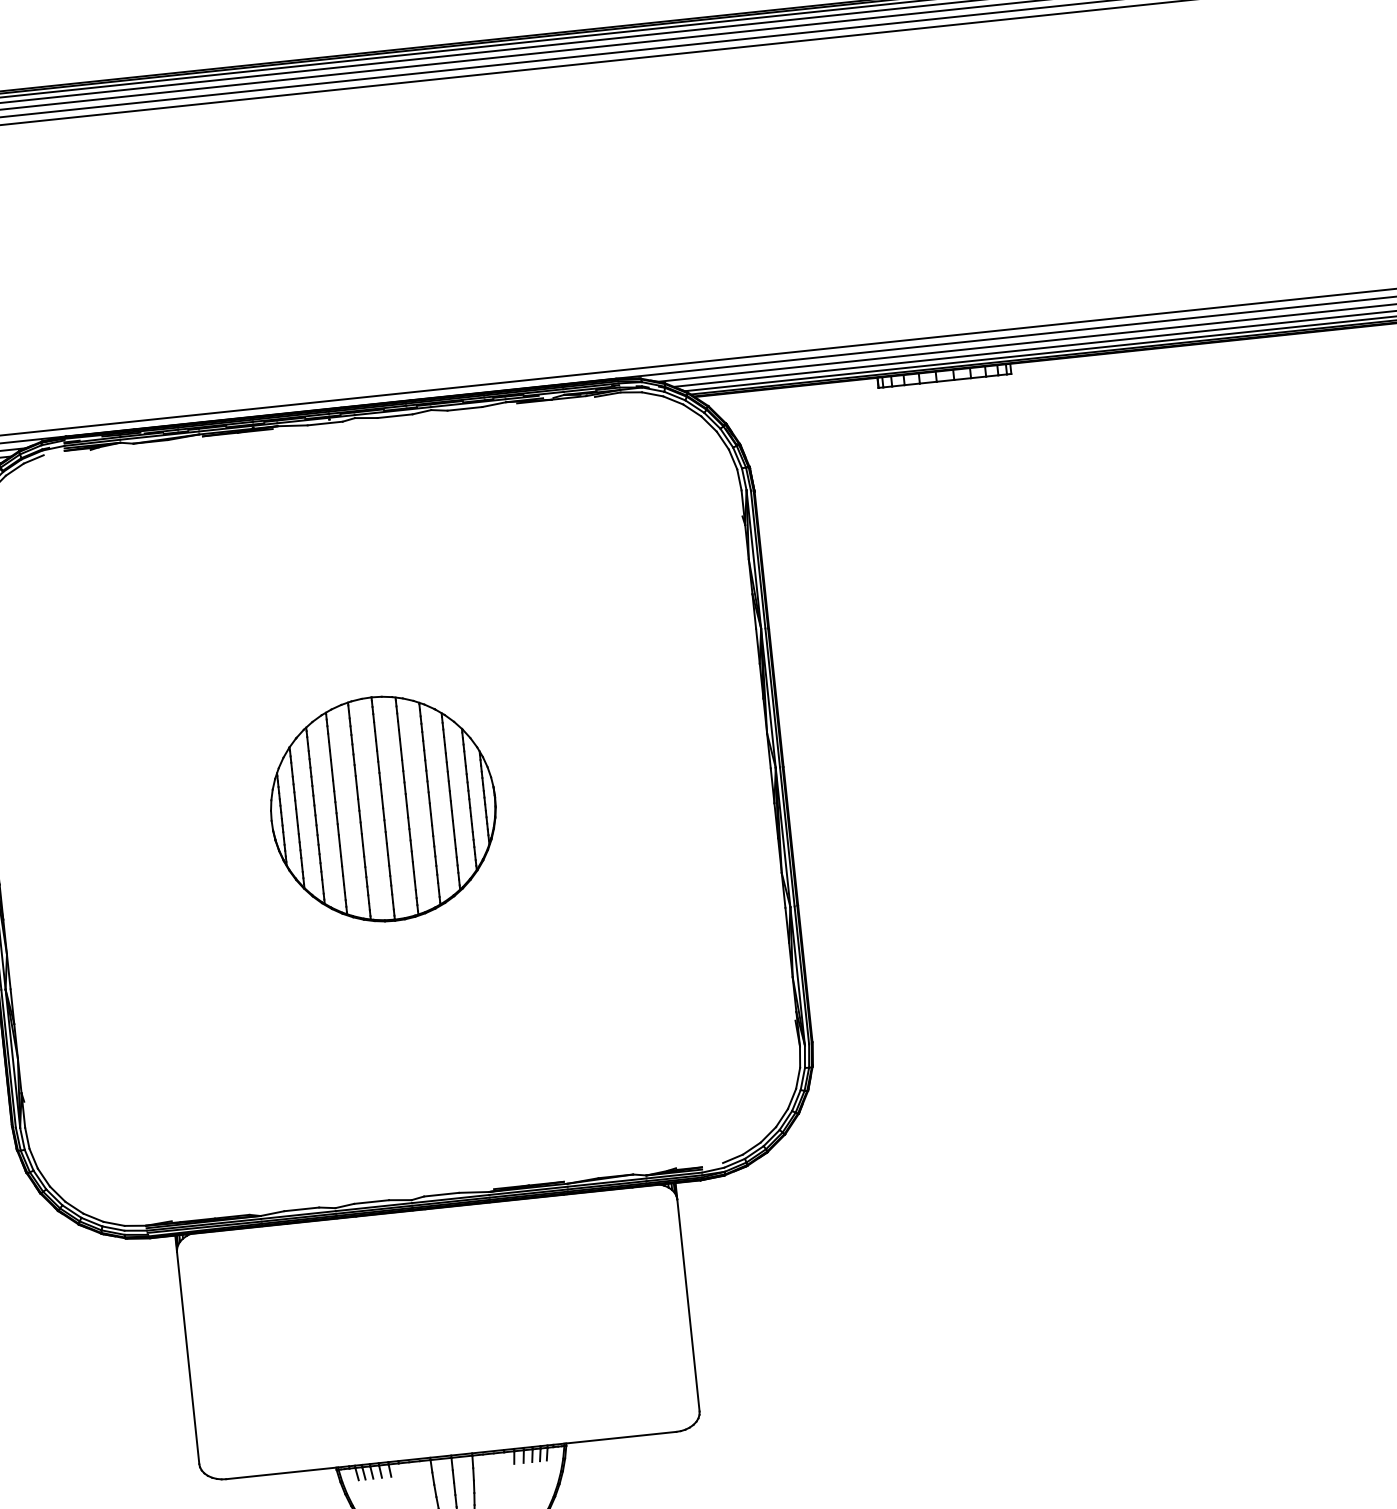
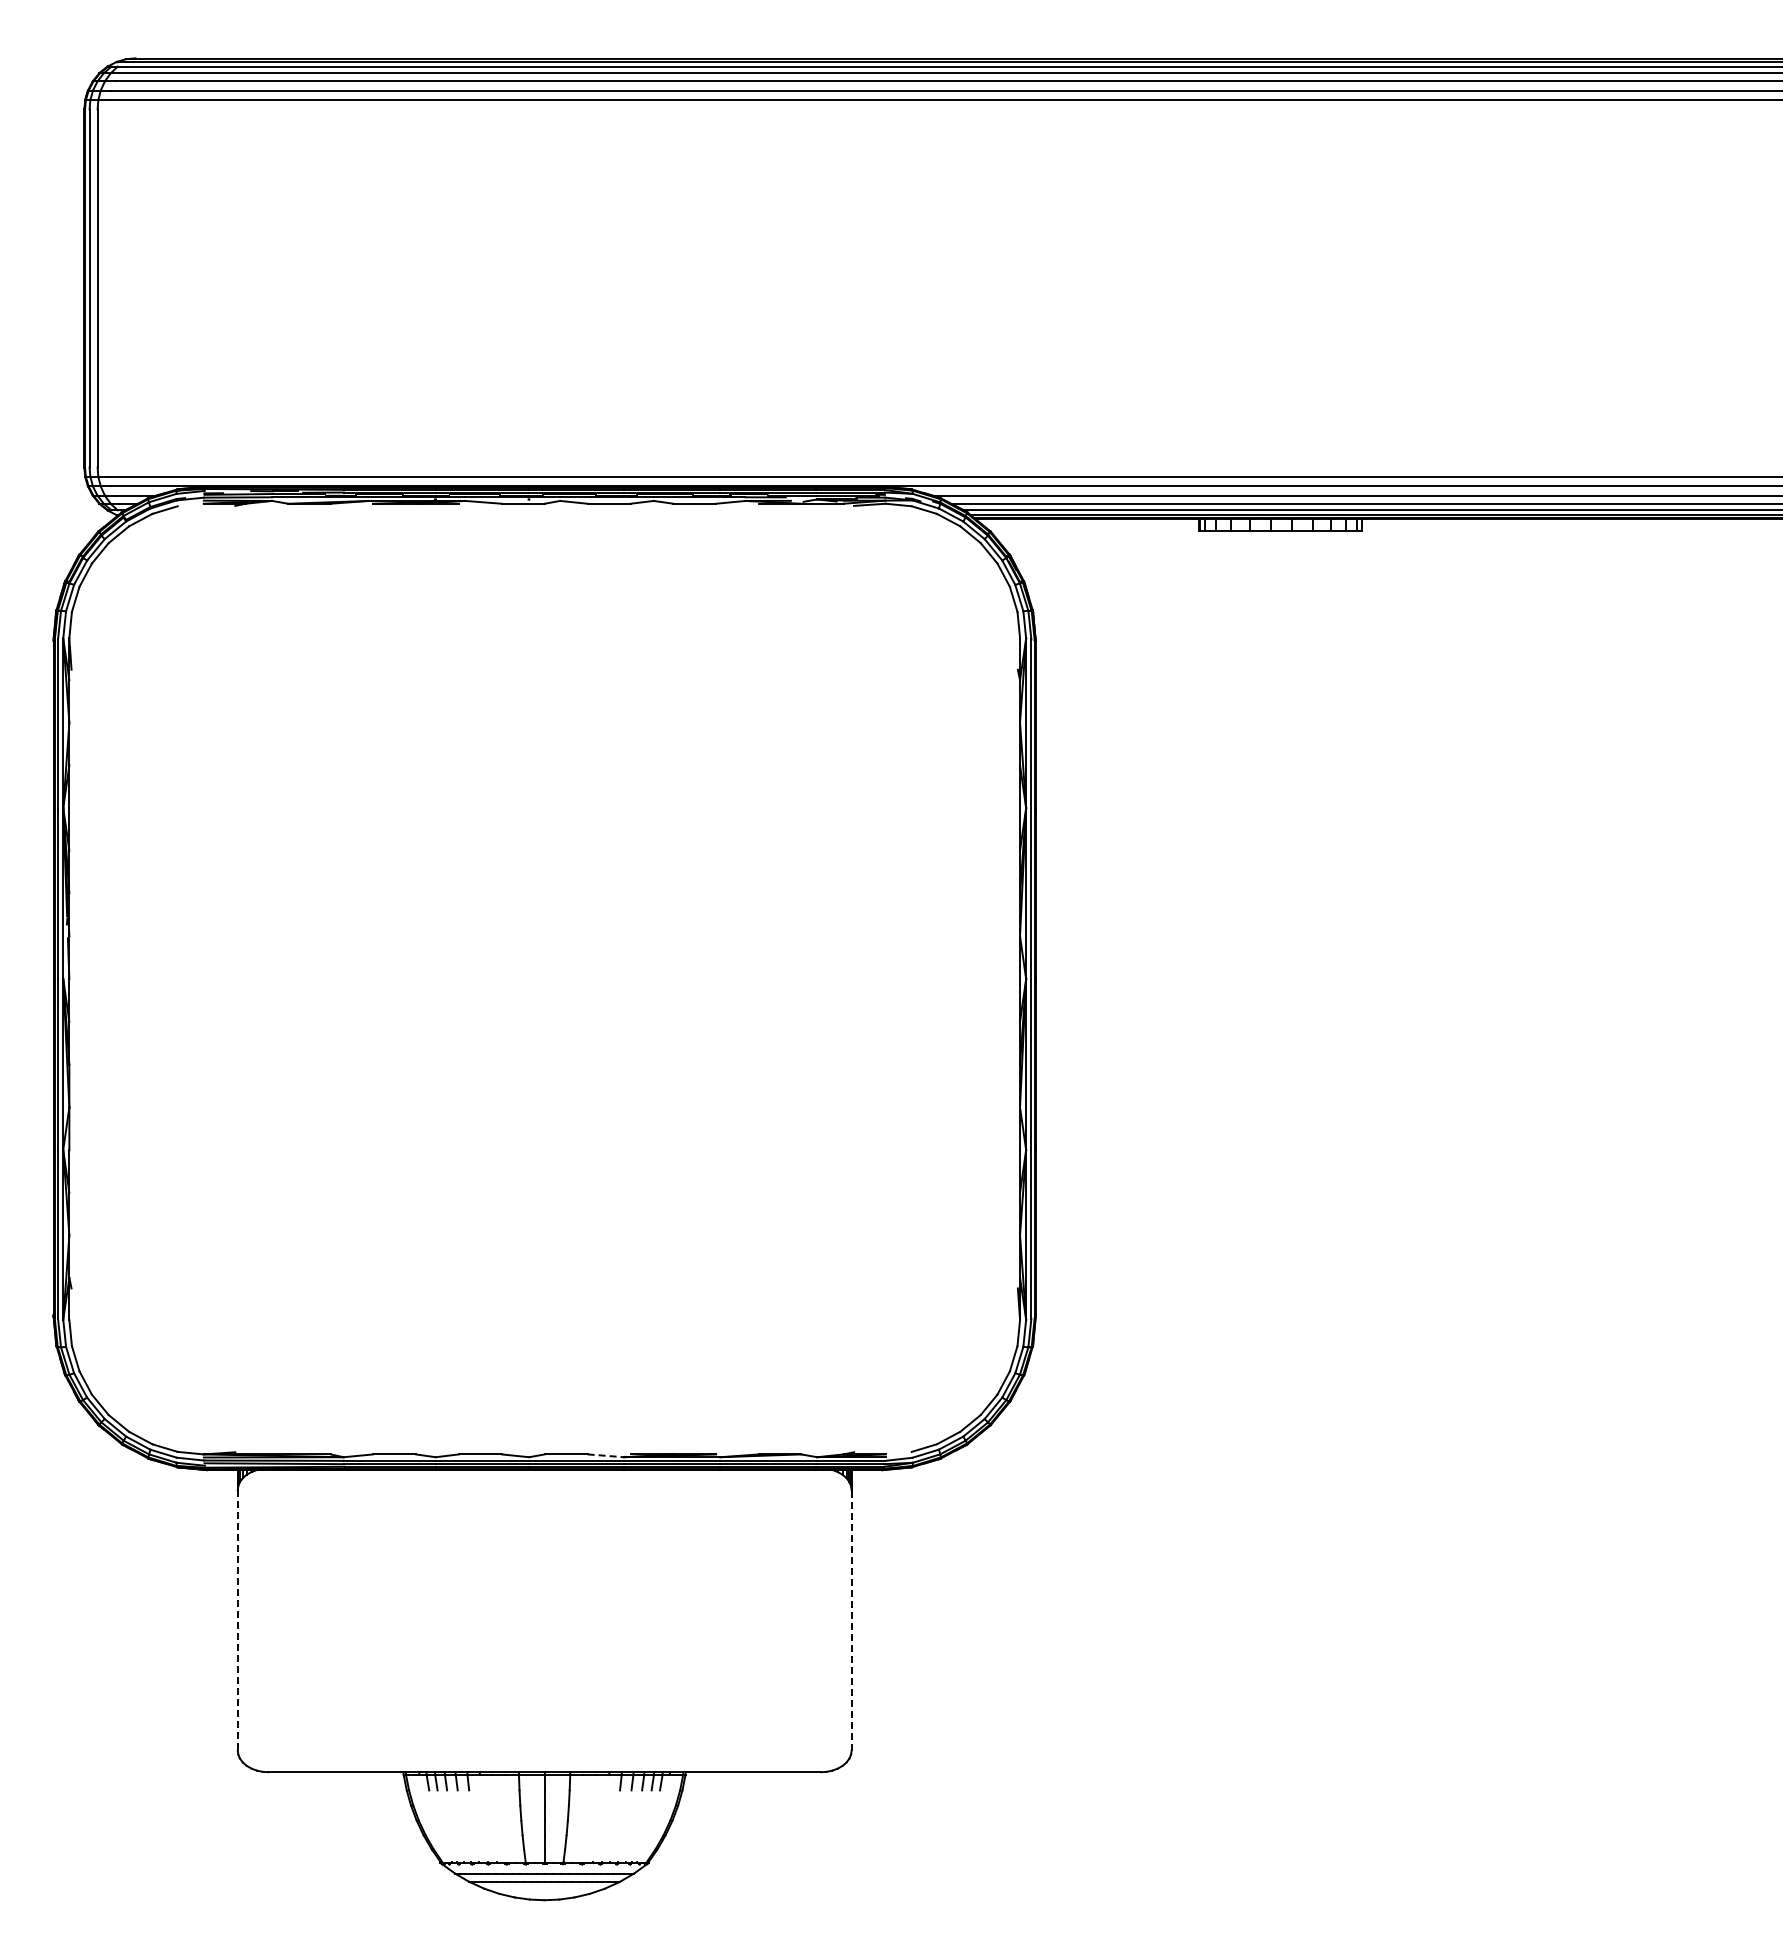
part: (383, 809) -> (544, 979), removed
line: (474, 1192) -> (606, 1455), solid -> dashed
line: (688, 1304) -> (851, 1619), solid -> dashed
line: (187, 1358) -> (237, 1620), solid -> dashed

